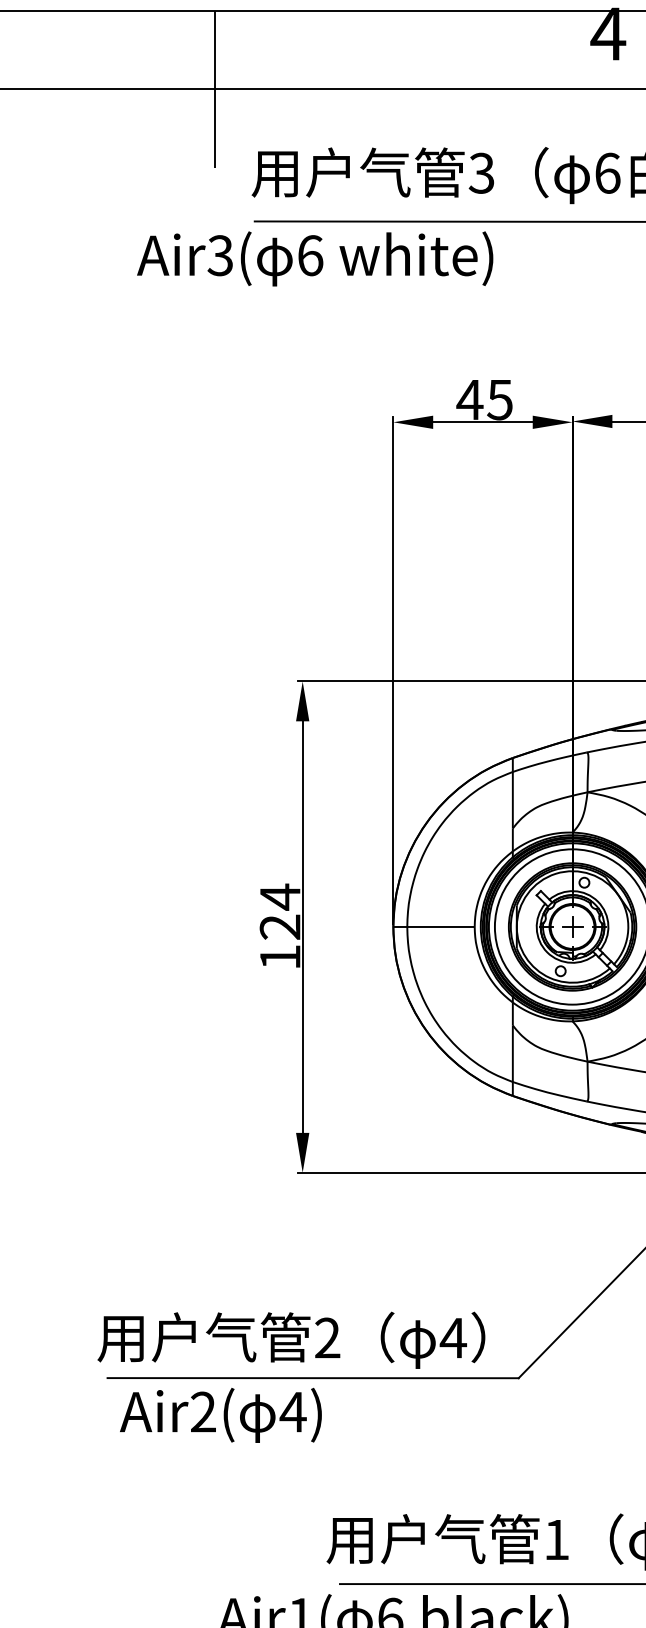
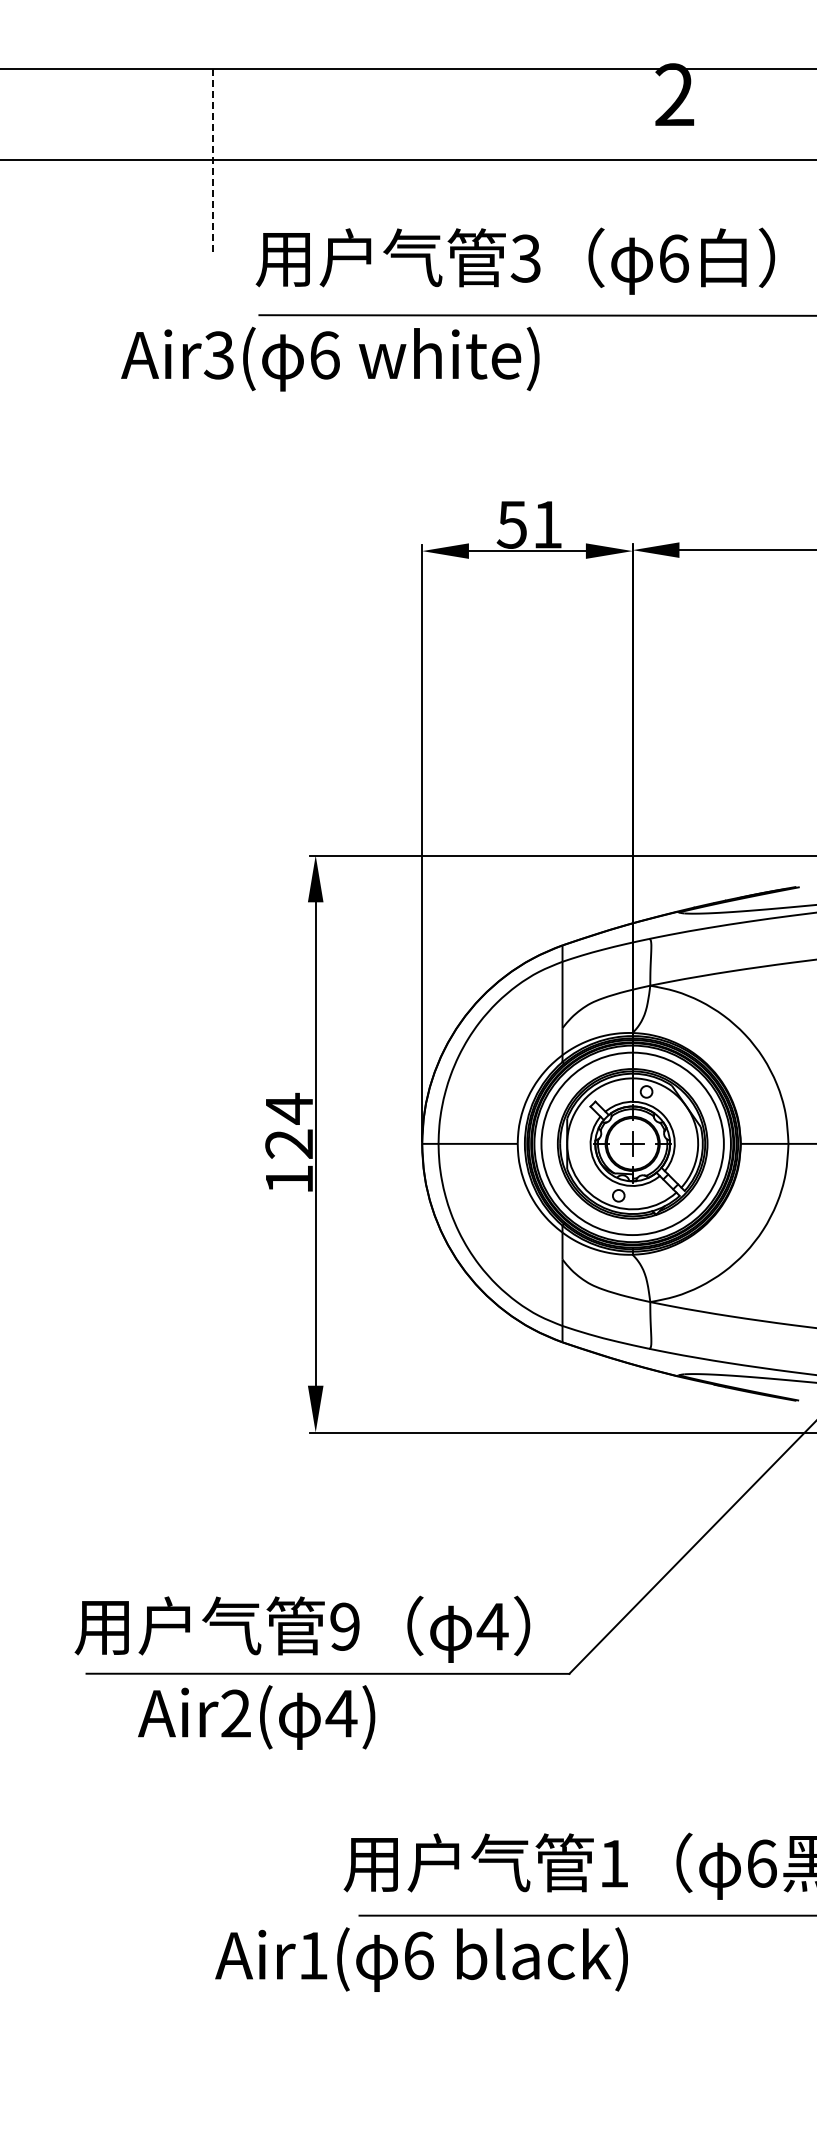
text: (608, 33) -> (674, 94), 4 -> 2
line: (214, 89) -> (212, 160), solid -> dashed
text: (484, 399) -> (529, 524), 45 -> 51
text: (327, 1337) -> (344, 1626), 2 -> 9
text: (220, 1415) -> (256, 1717), moved

